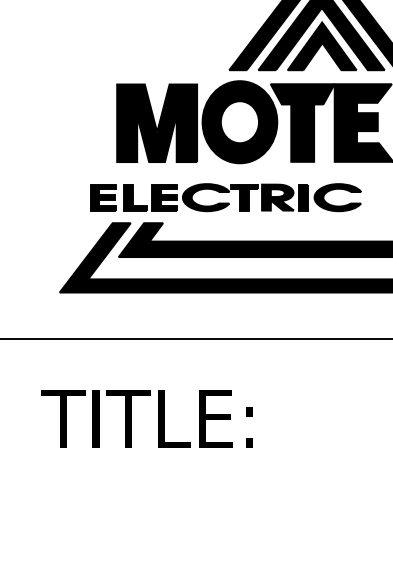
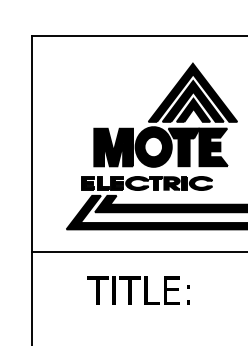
text: (146, 418) -> (138, 290), moved

